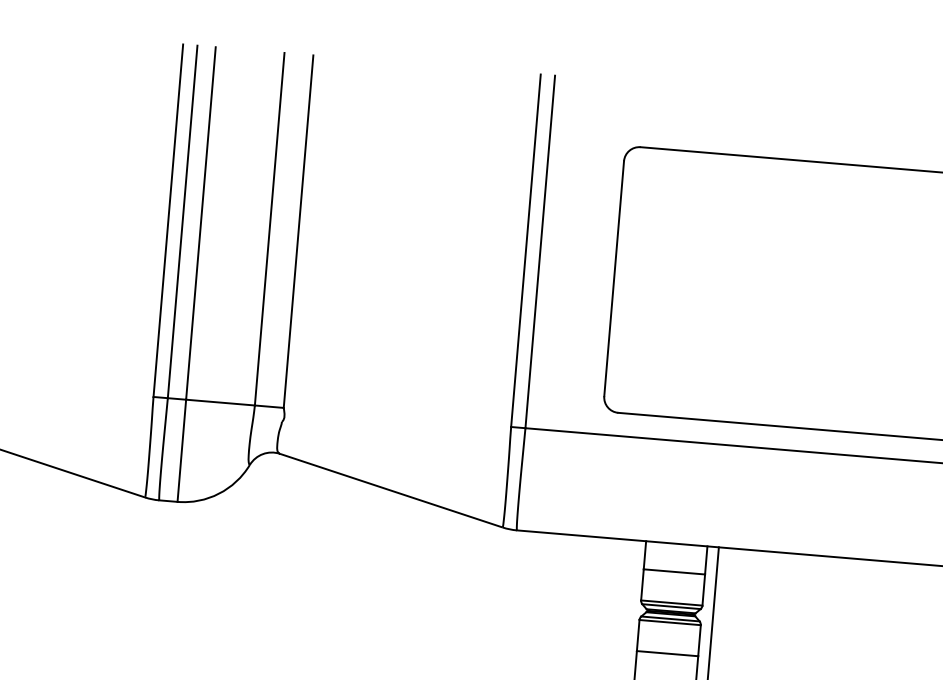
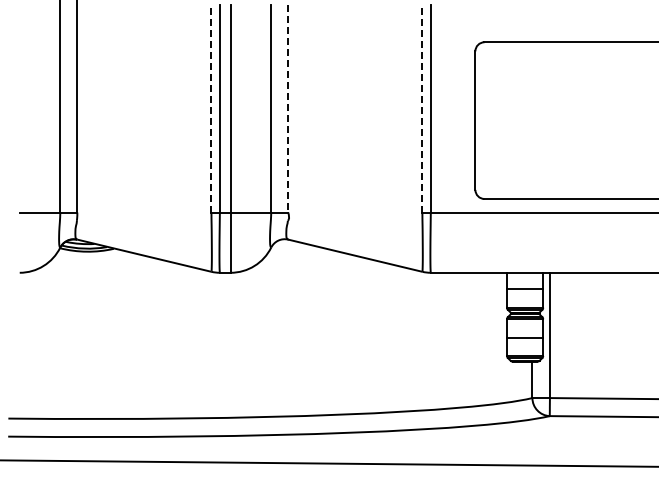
line: (168, 220) -> (211, 108), solid -> dashed
line: (298, 231) -> (288, 108), solid -> dashed
line: (526, 250) -> (422, 108), solid -> dashed

